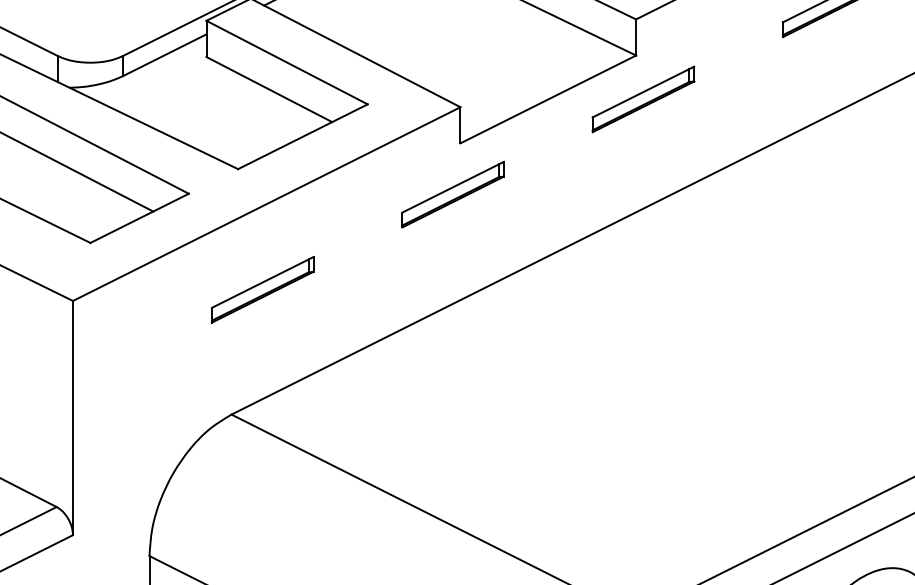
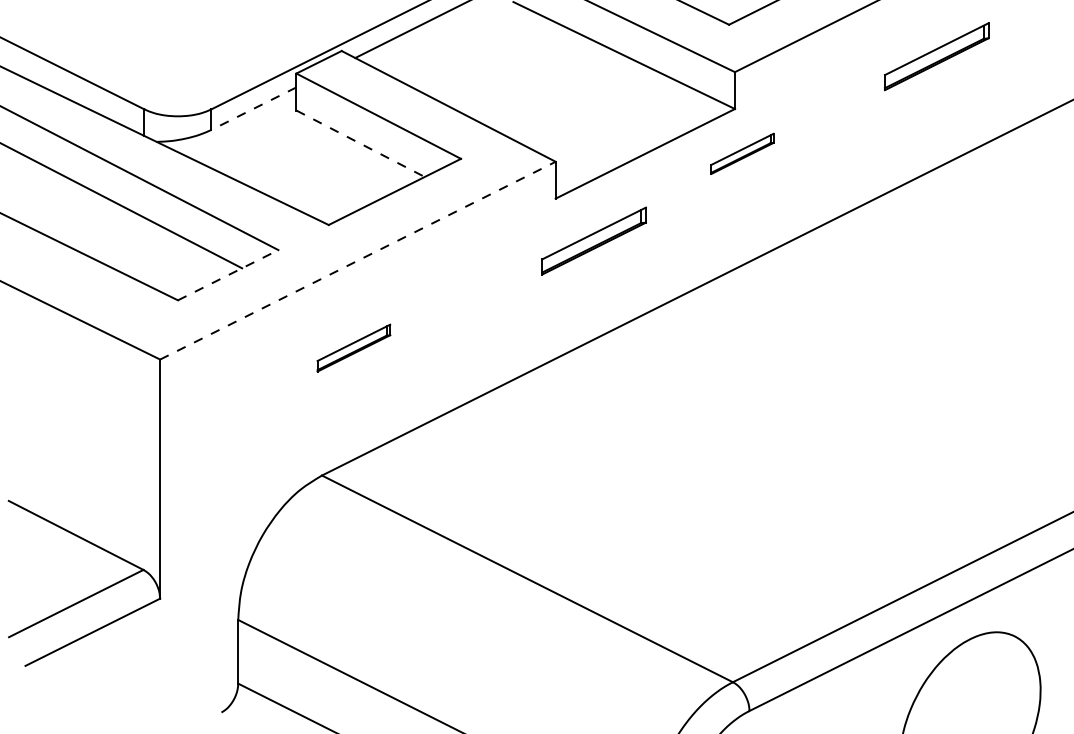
line: (164, 55) -> (253, 108), solid -> dashed
line: (270, 89) -> (361, 143), solid -> dashed
part: (643, 99) -> (742, 153), size x0.6
part: (452, 194) -> (593, 240), moved
line: (267, 203) -> (358, 260), solid -> dashed
line: (139, 218) -> (228, 275), solid -> dashed
part: (262, 289) -> (353, 347), size x0.7

